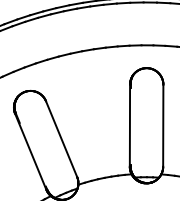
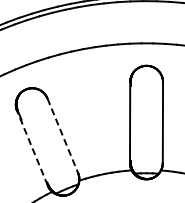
line: (61, 139) -> (62, 136), solid -> dashed
line: (30, 151) -> (32, 147), solid -> dashed

